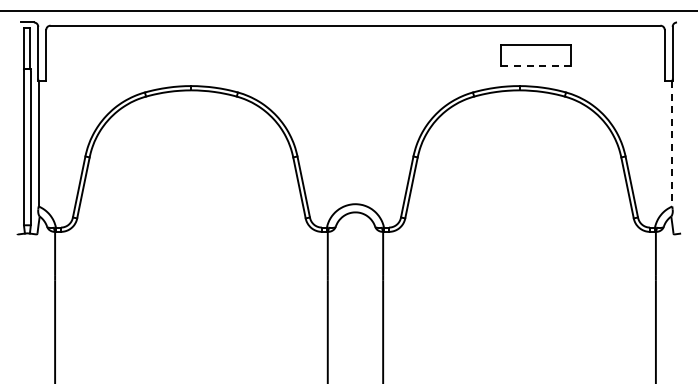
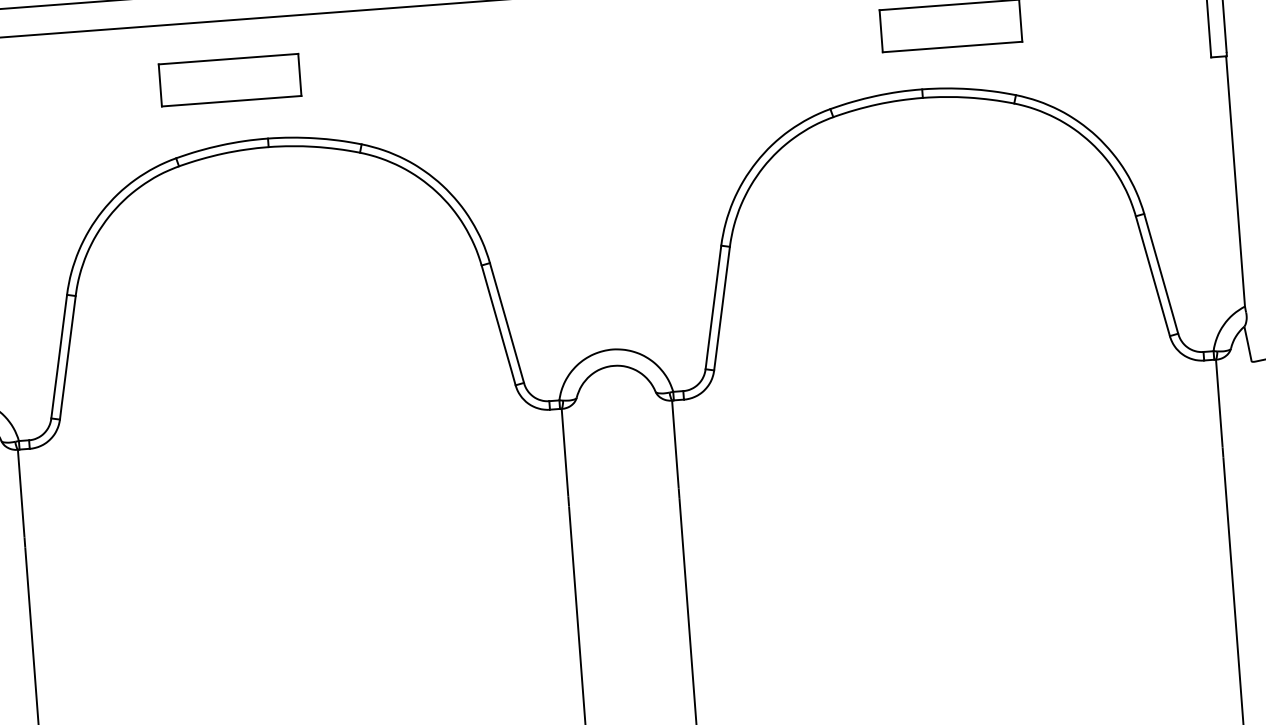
part: (174, 55) -> (229, 80), added
line: (536, 66) -> (953, 47), dashed -> solid
line: (672, 143) -> (1235, 180), dashed -> solid

